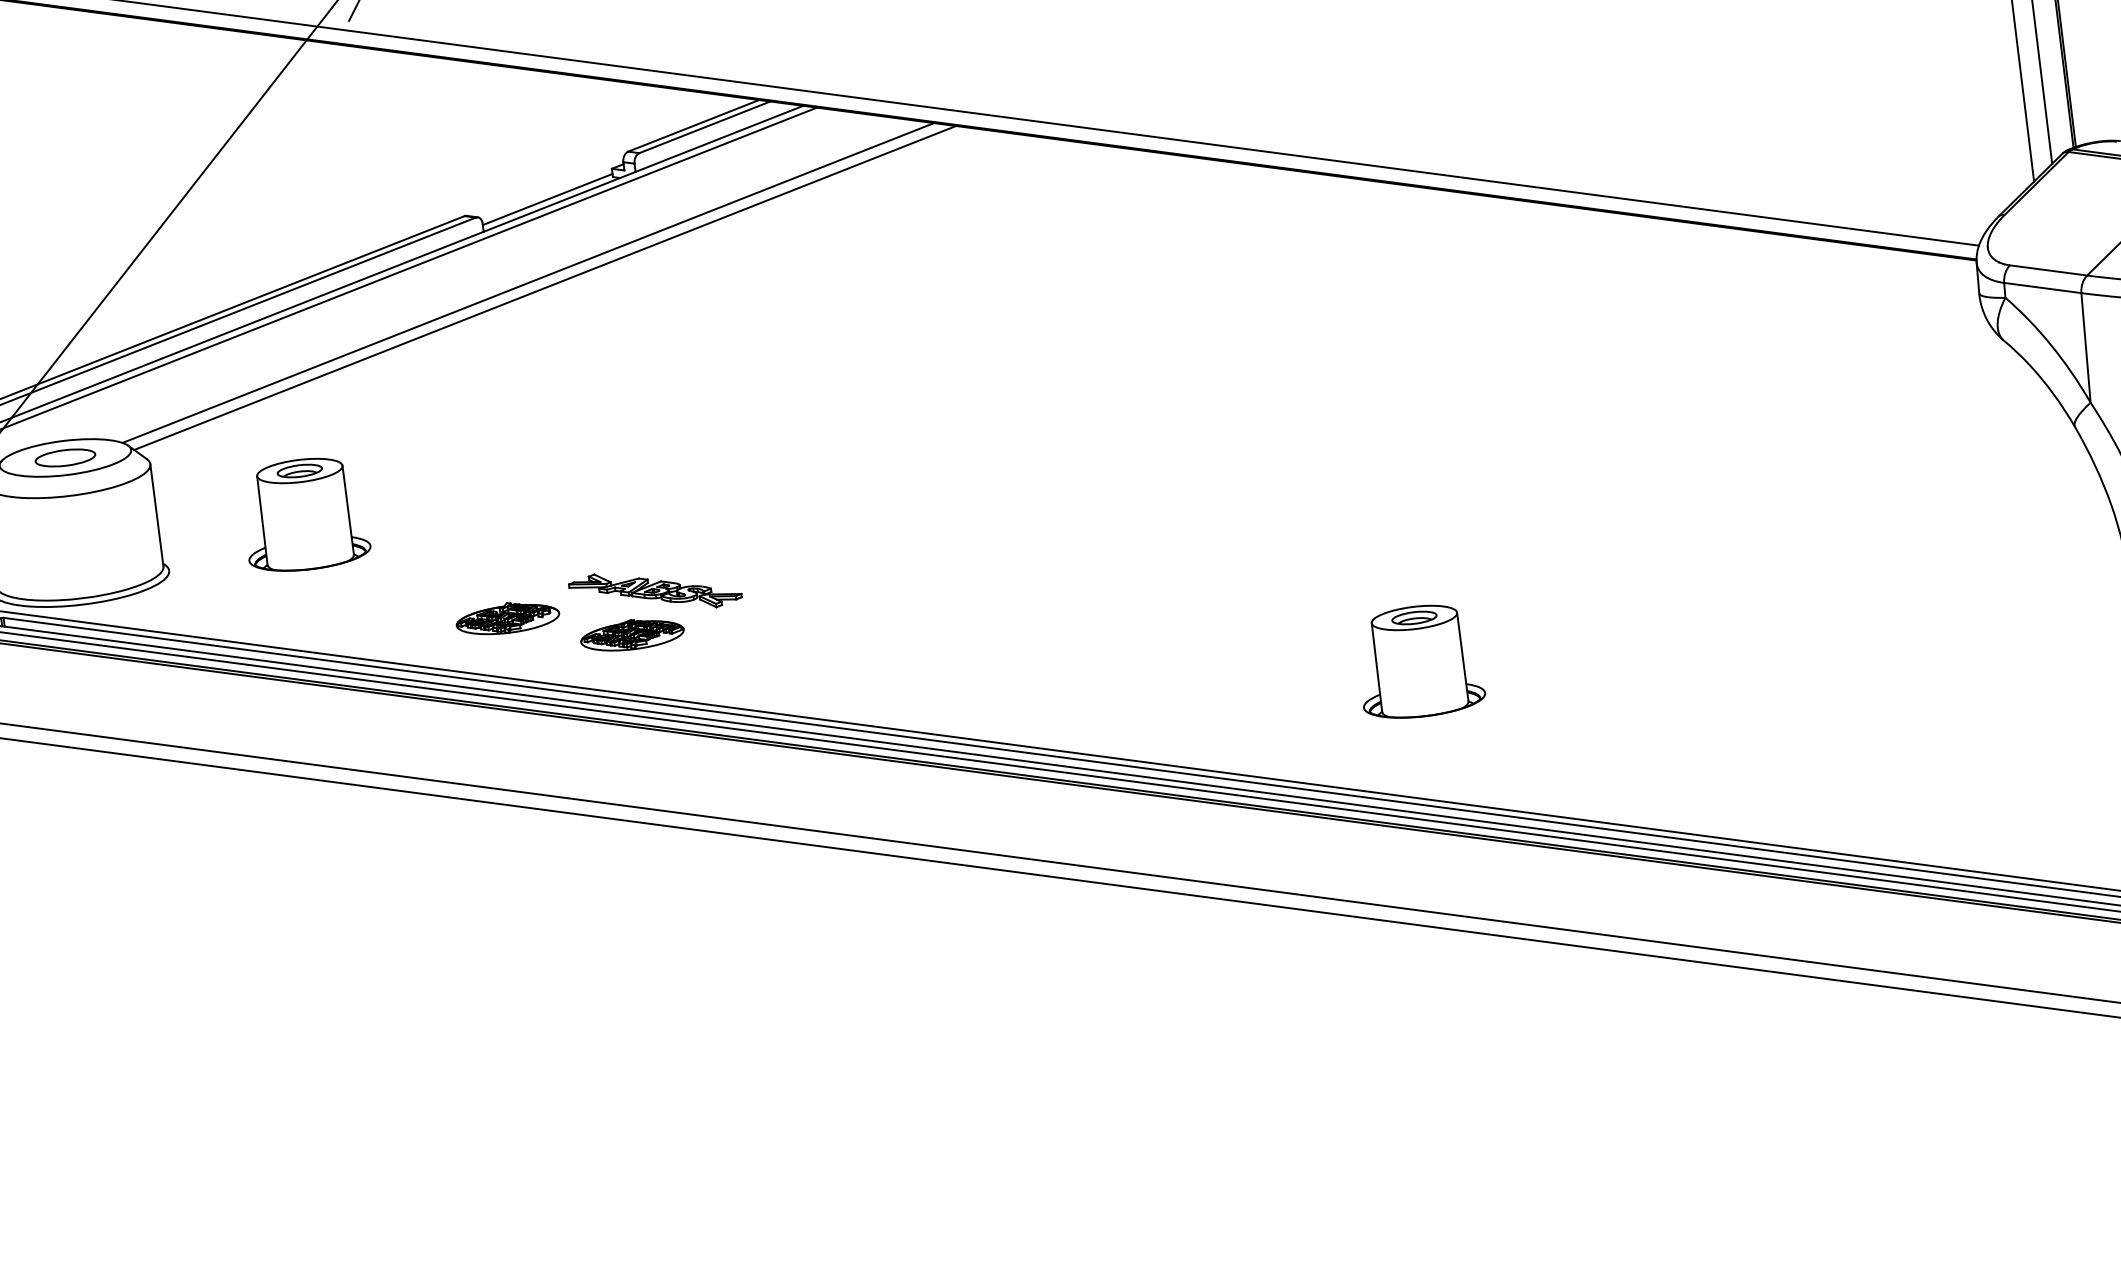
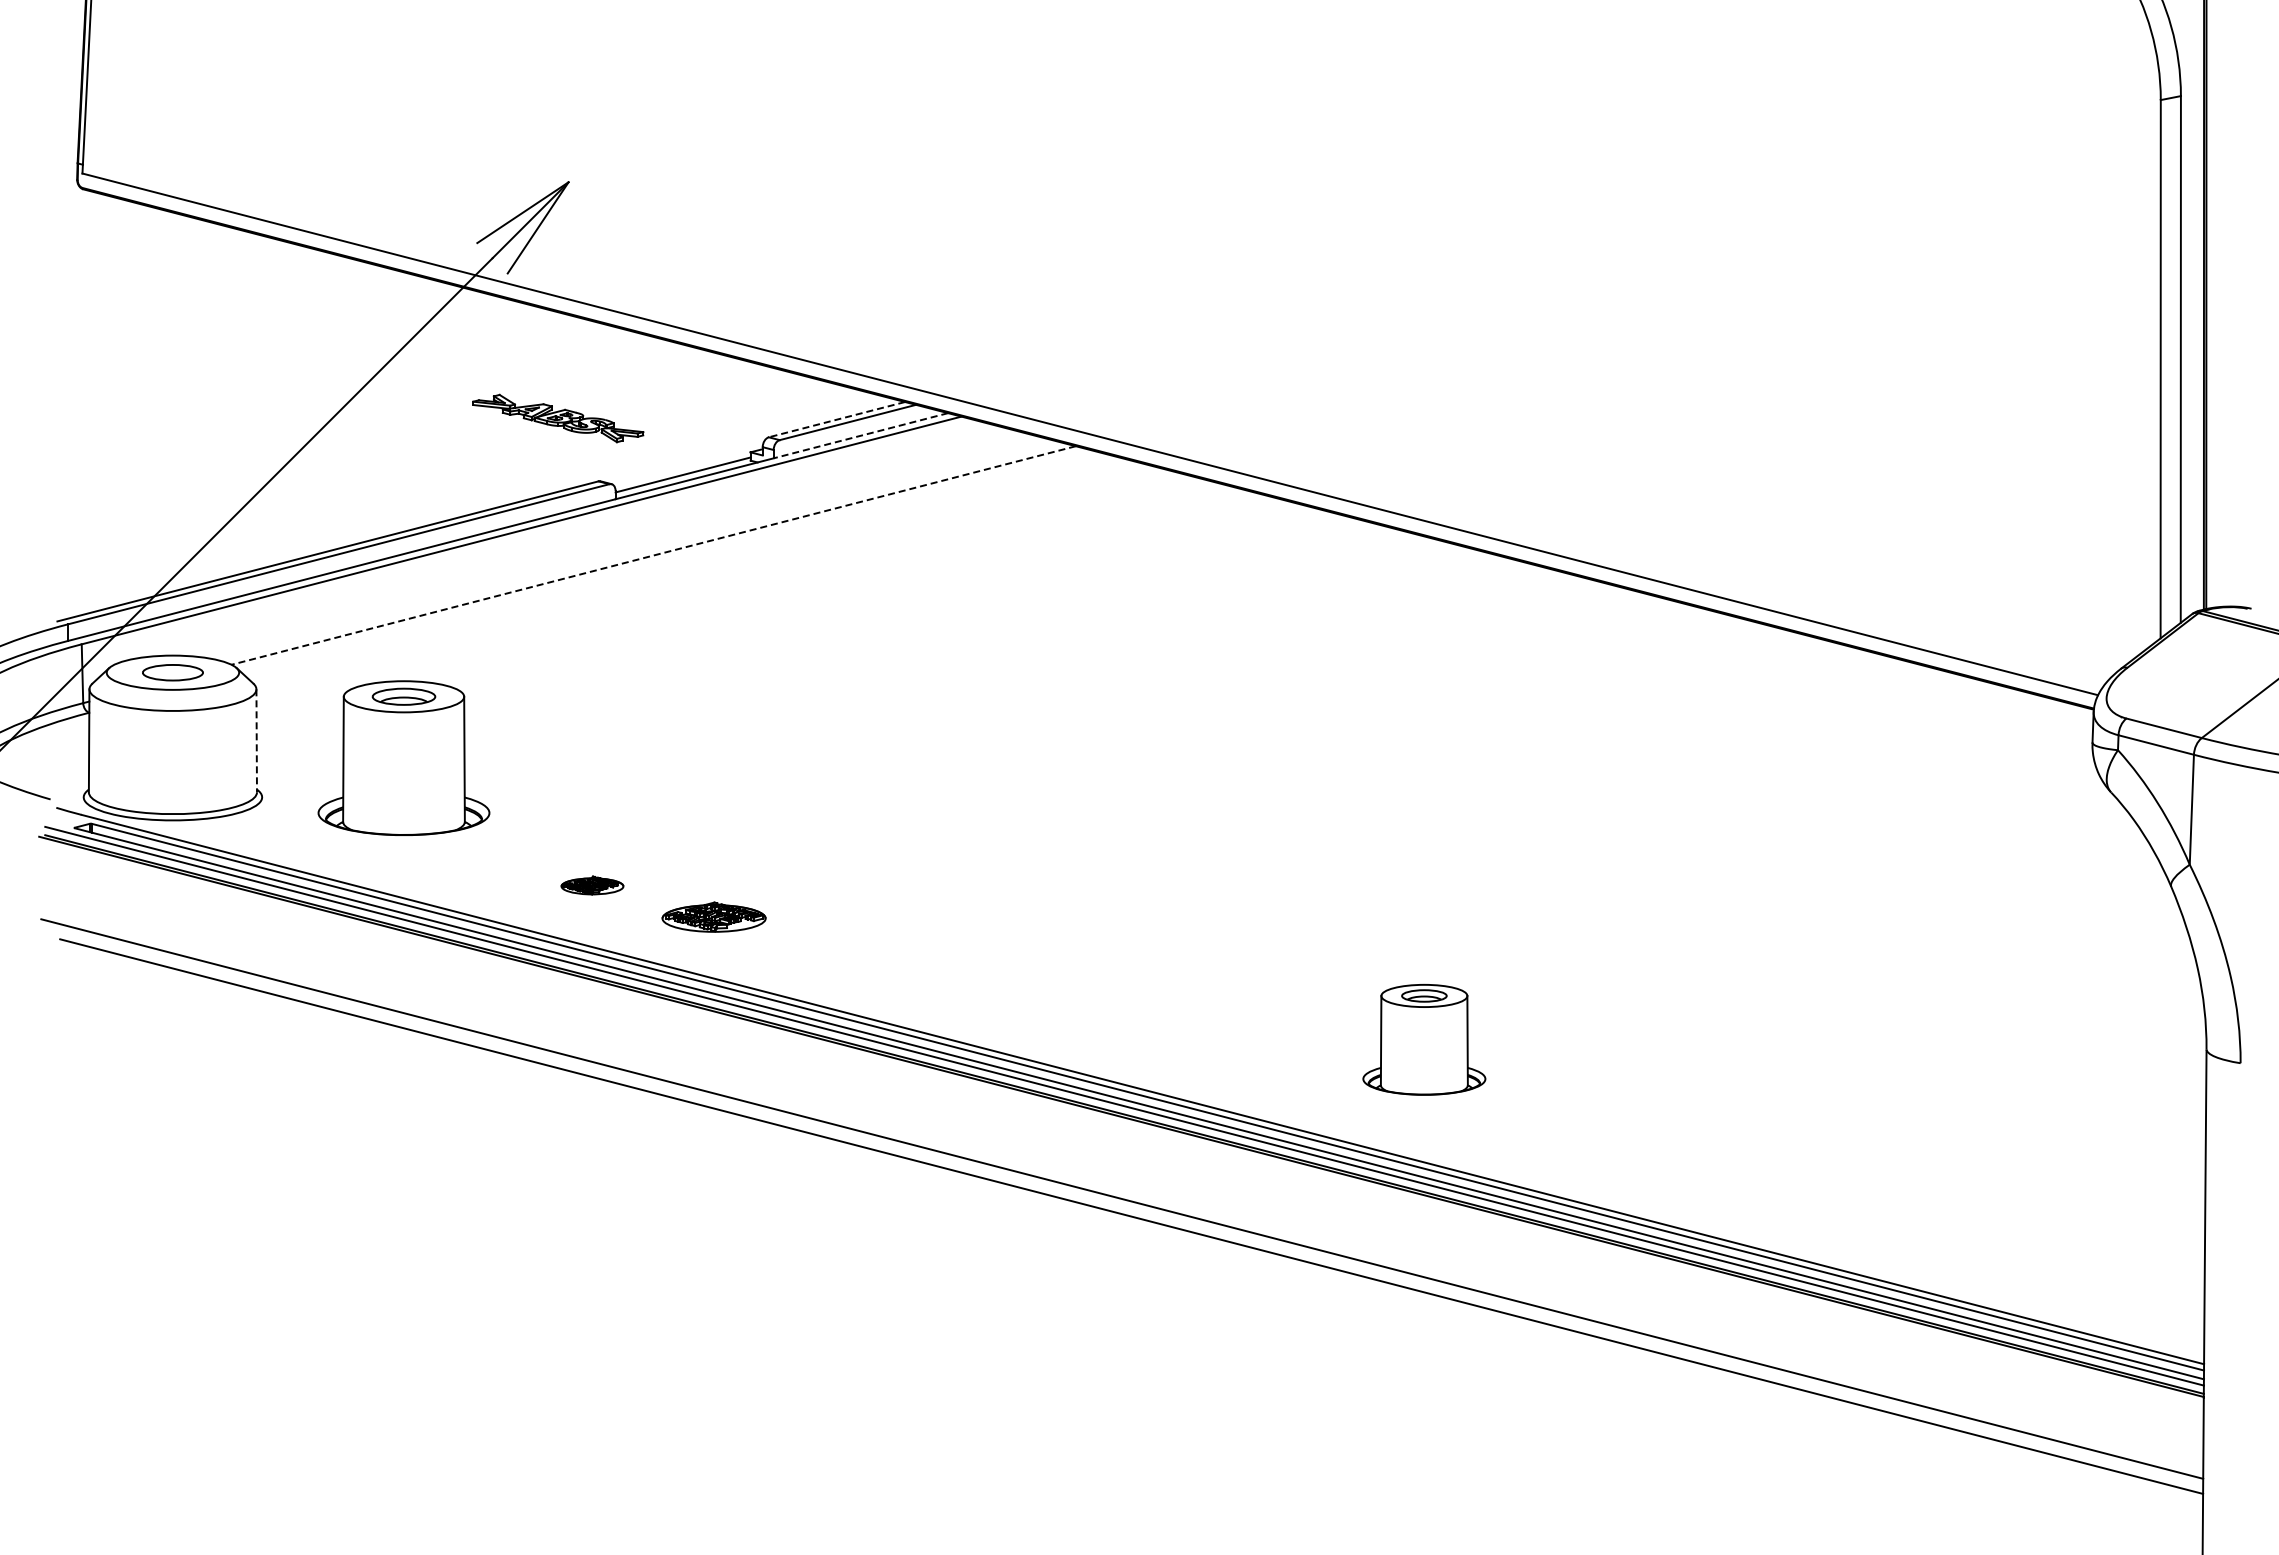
line: (693, 125) -> (836, 419), solid -> dashed
line: (718, 138) -> (860, 435), solid -> dashed
line: (528, 283) -> (653, 555), solid -> dashed
line: (544, 288) -> (669, 562), removed
part: (304, 514) -> (403, 757), size x1.4
line: (156, 515) -> (256, 740), solid -> dashed
part: (655, 590) -> (558, 418), moved
part: (507, 618) -> (592, 885), size x0.6
part: (1419, 661) -> (1424, 1039), moved

